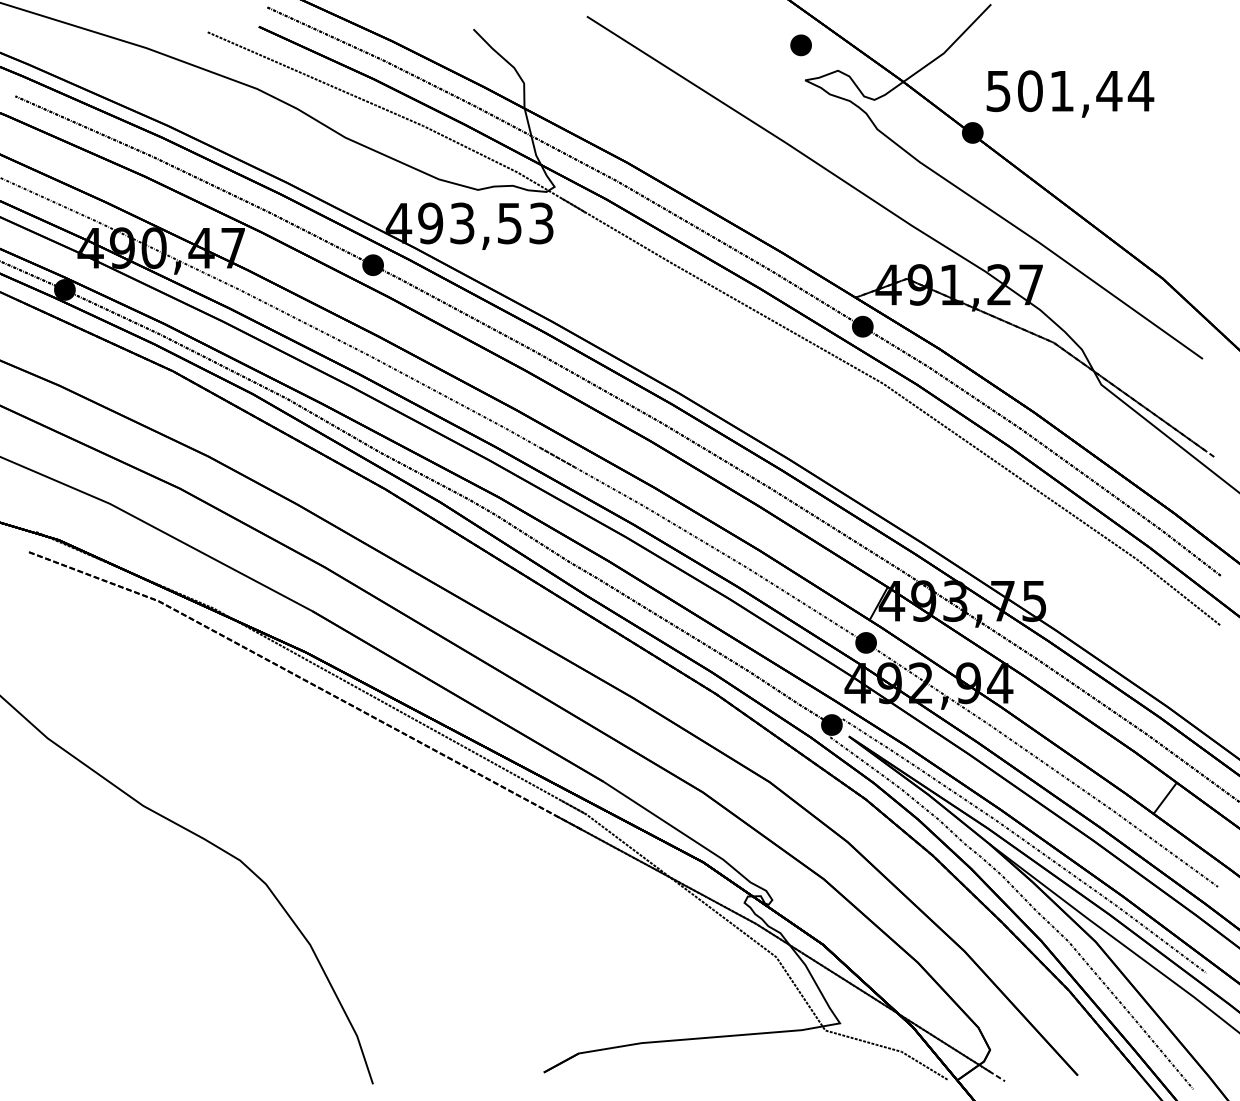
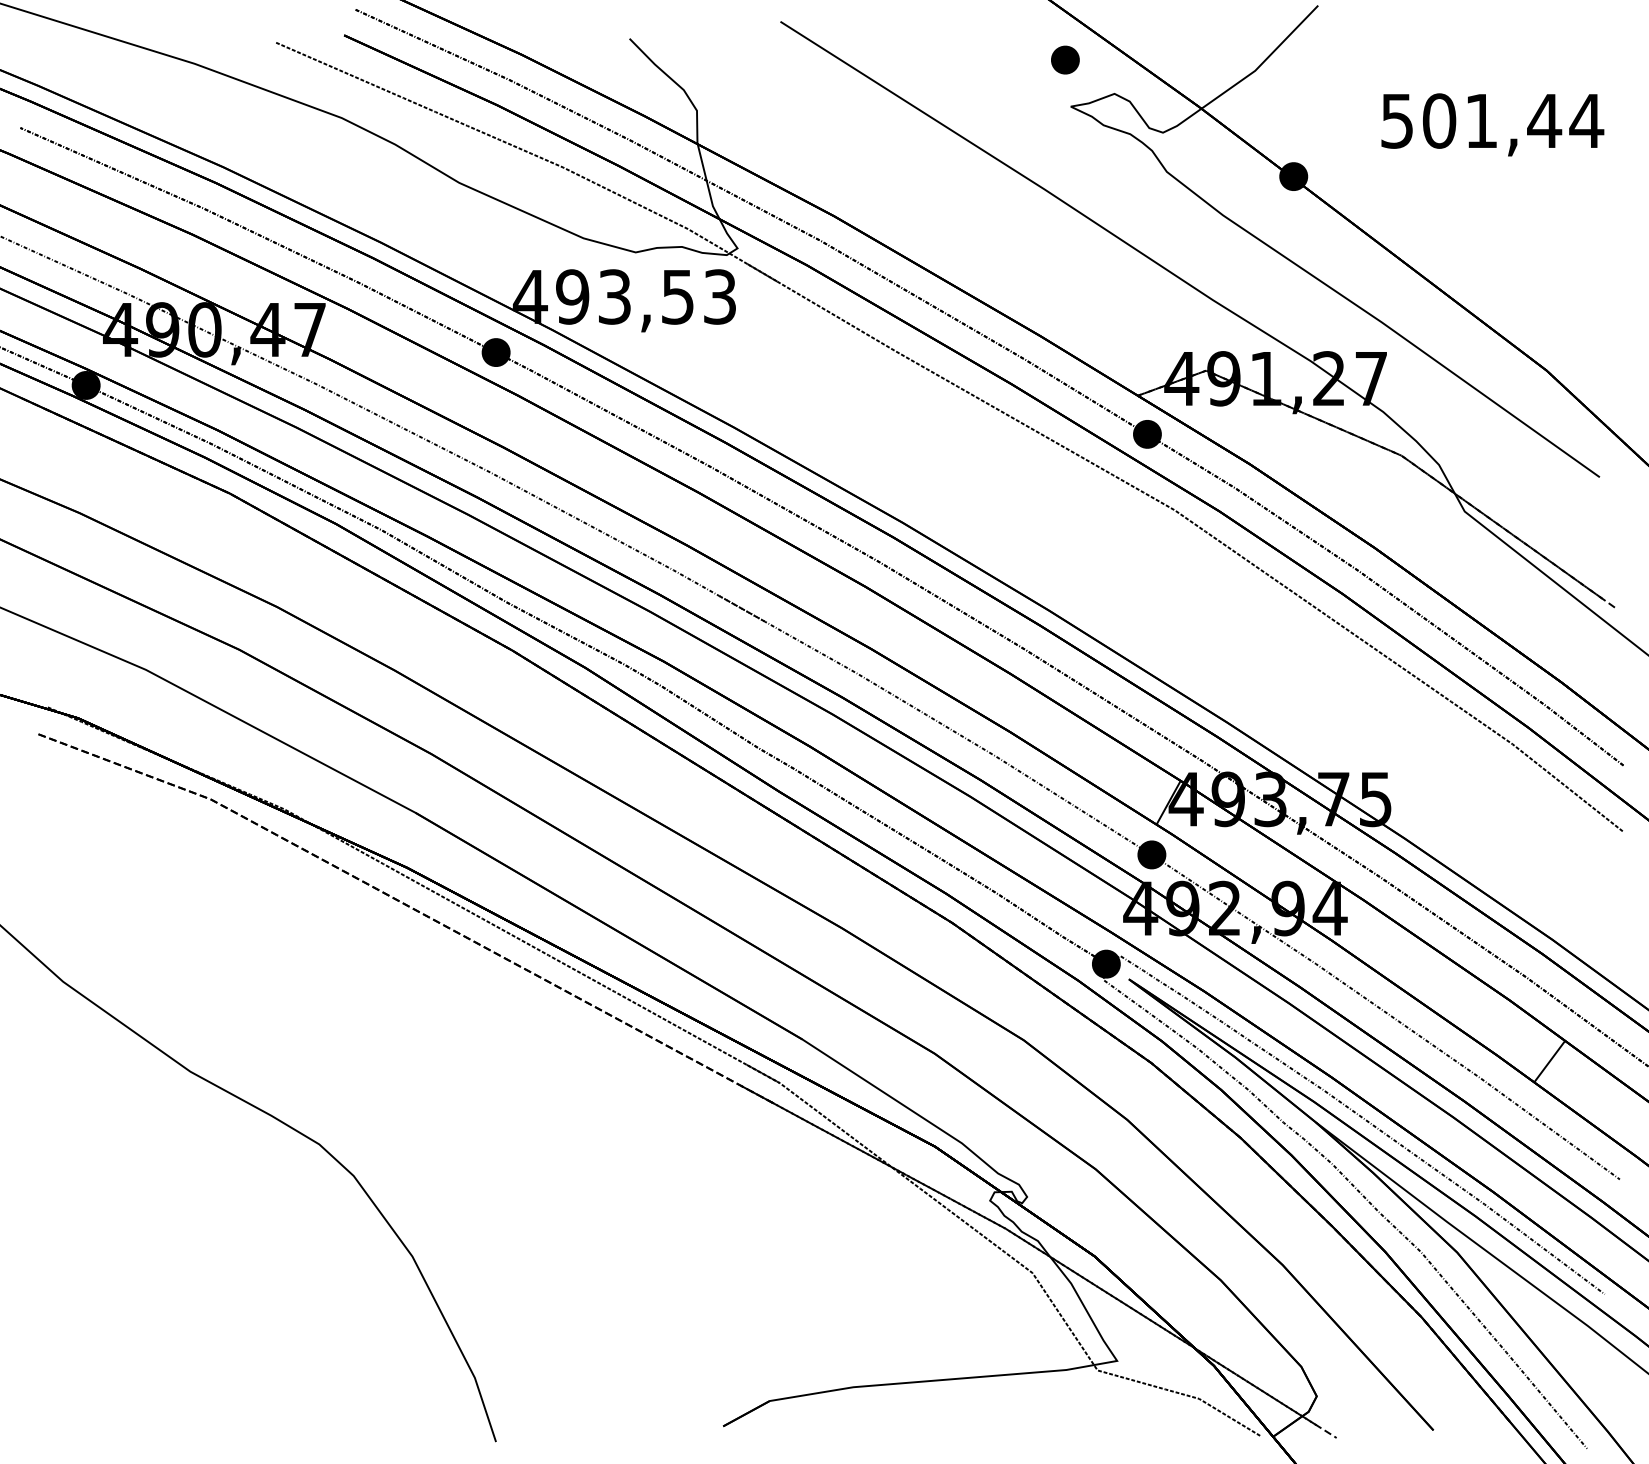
text: (1070, 93) -> (1492, 124), moved

